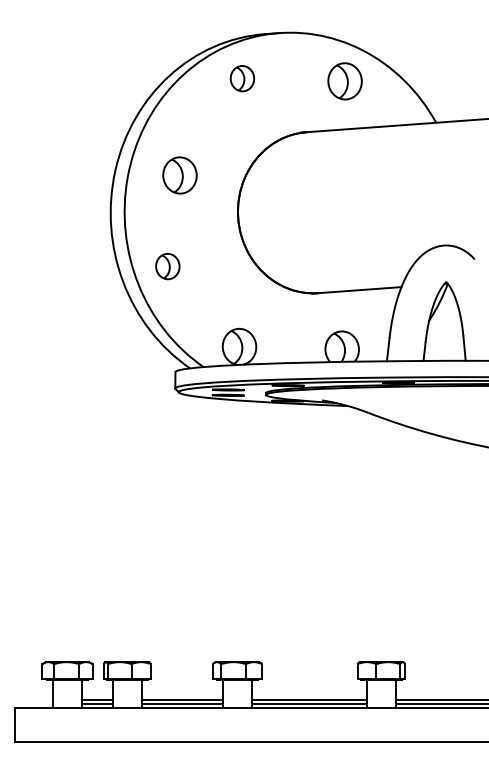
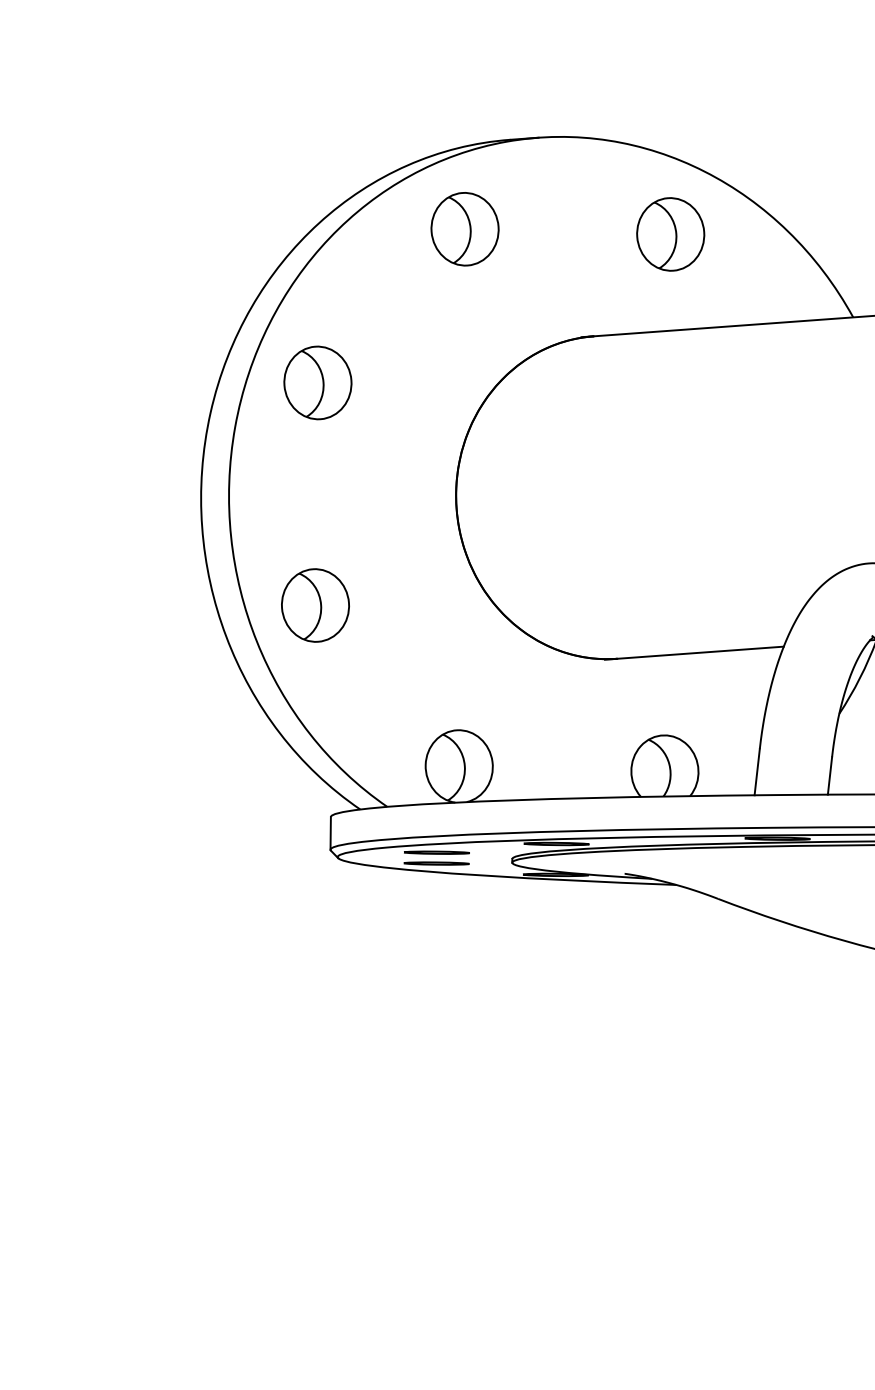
part: (242, 78) -> (465, 228), size x1.43
part: (179, 175) -> (316, 382), moved
part: (167, 266) -> (314, 605), size x1.43

